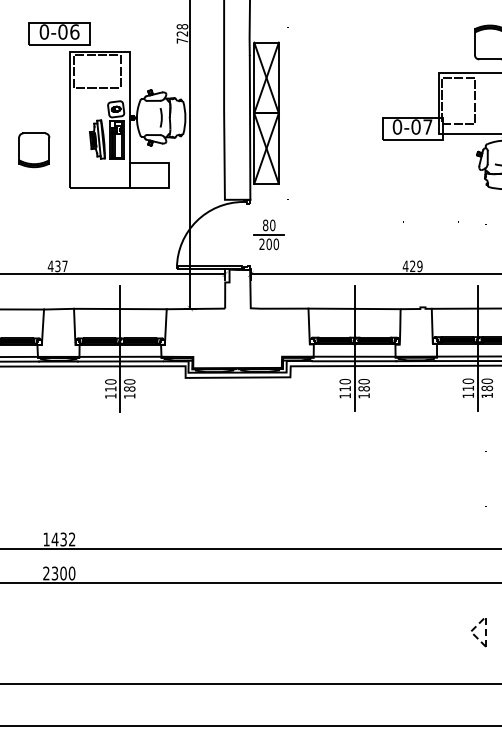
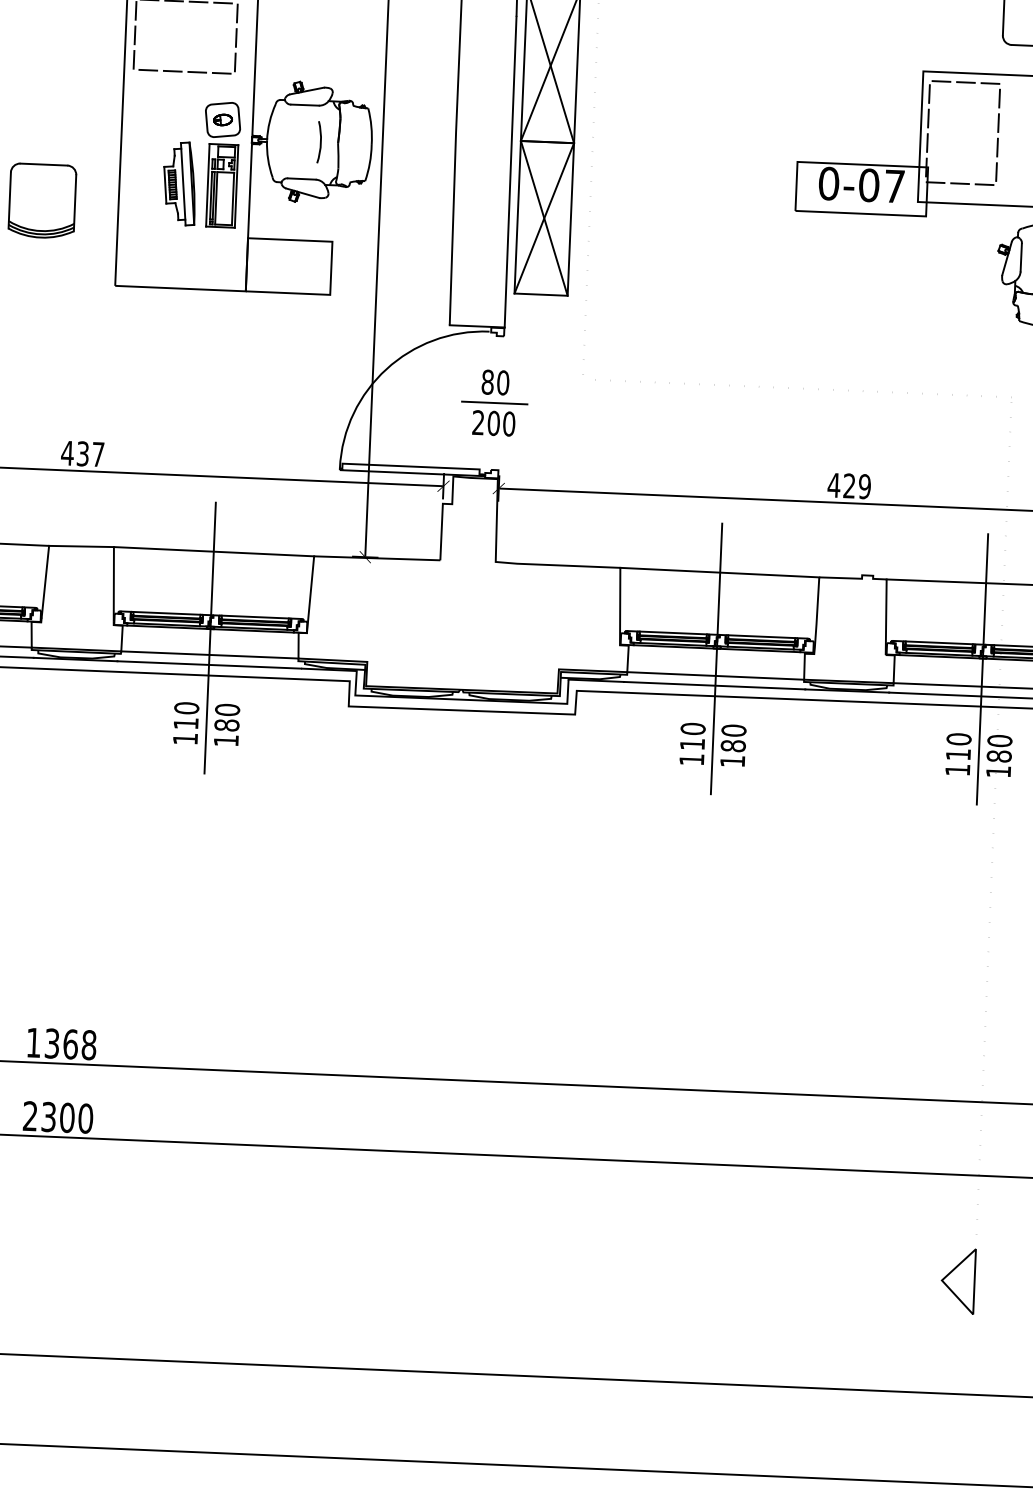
part: (268, 234) -> (493, 402), moved
text: (63, 539) -> (70, 1044), 1432 -> 1368
line: (481, 621) -> (965, 1259), dashed -> solid

